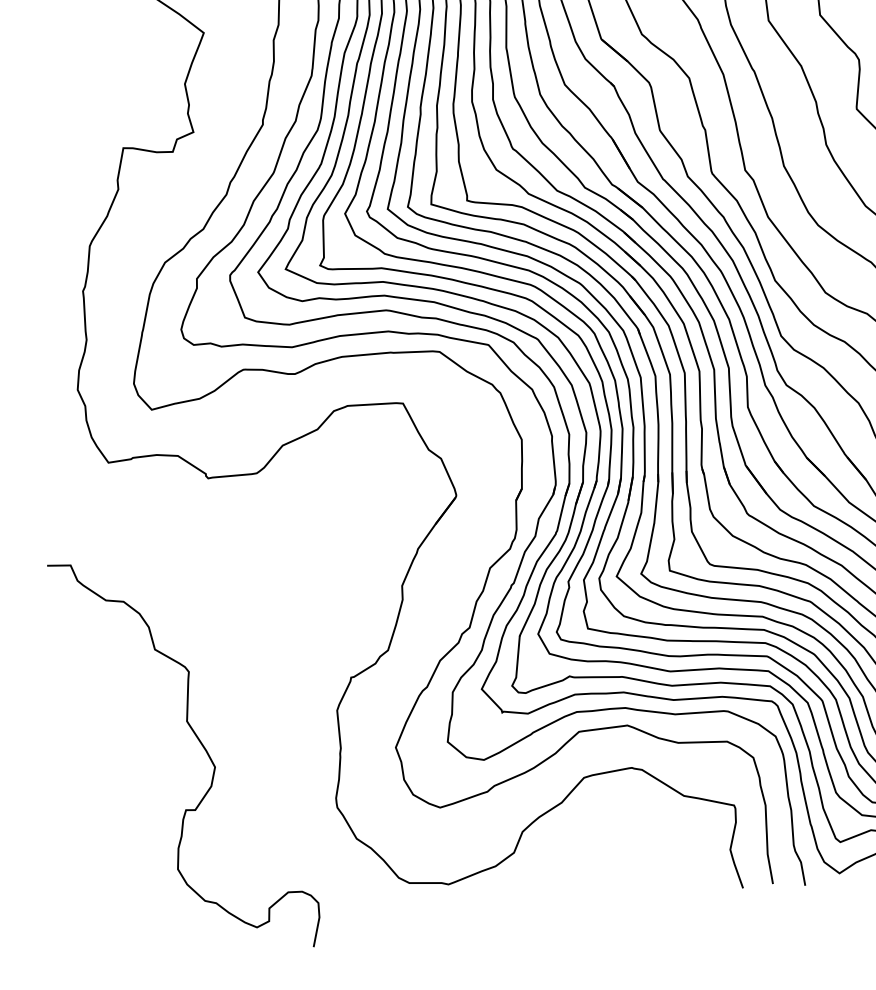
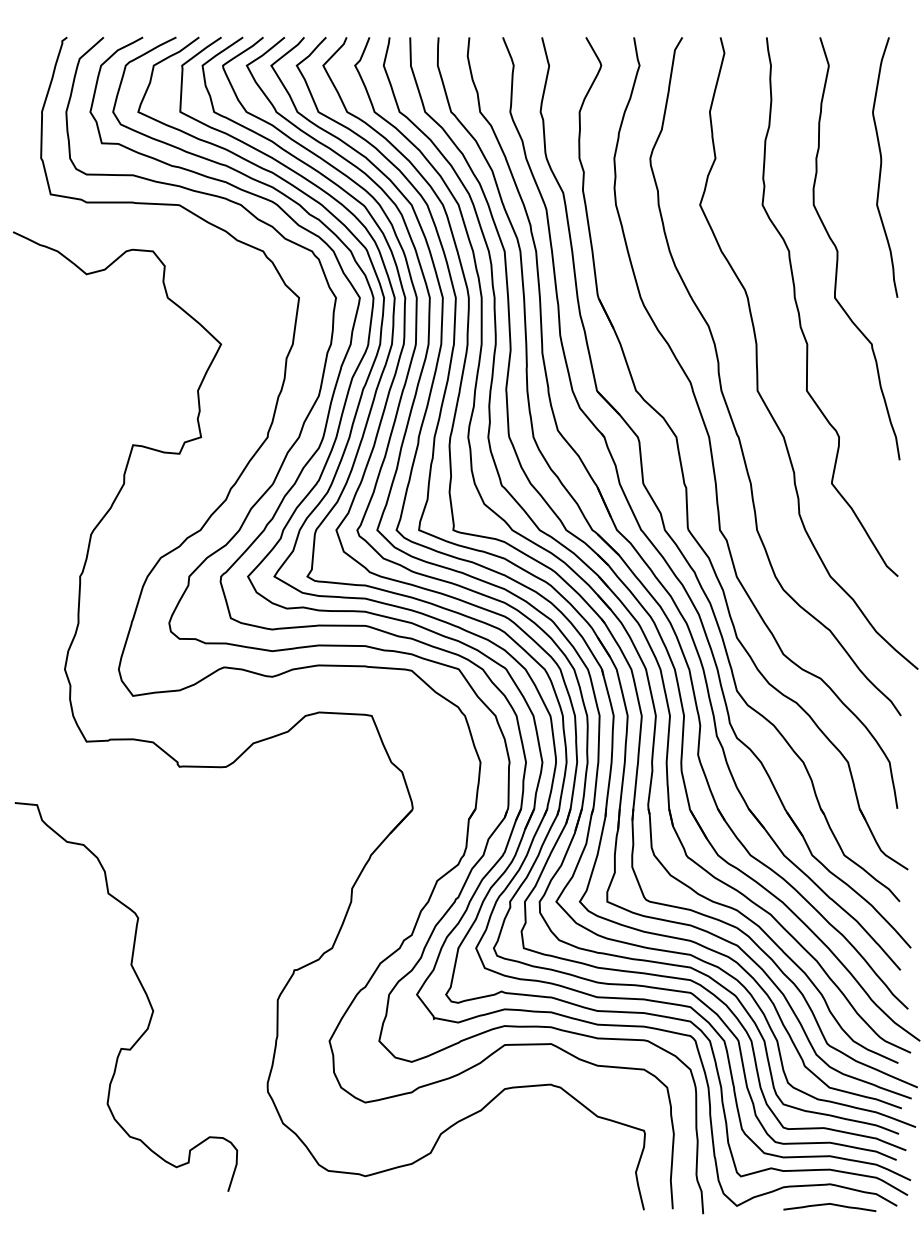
curve: (201, 745) -> (142, 989), moved

